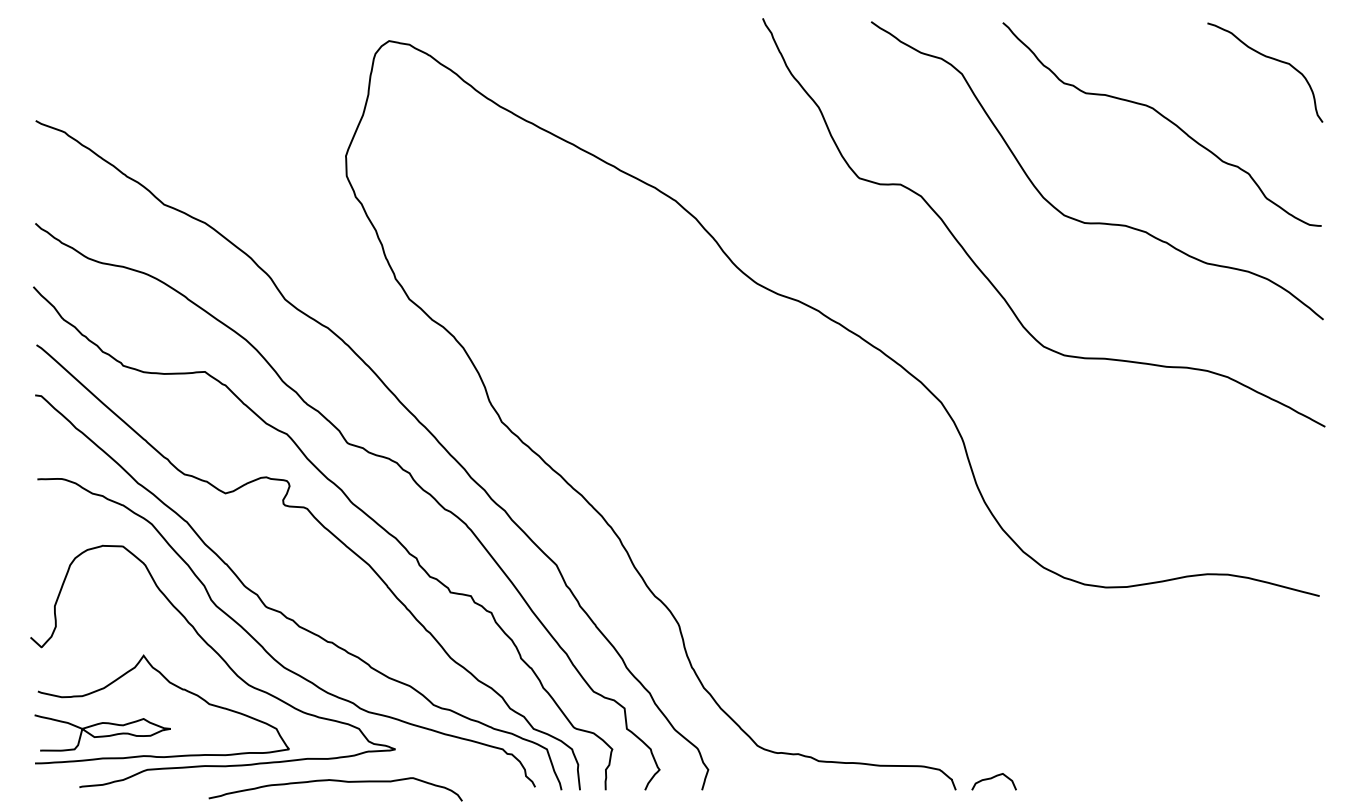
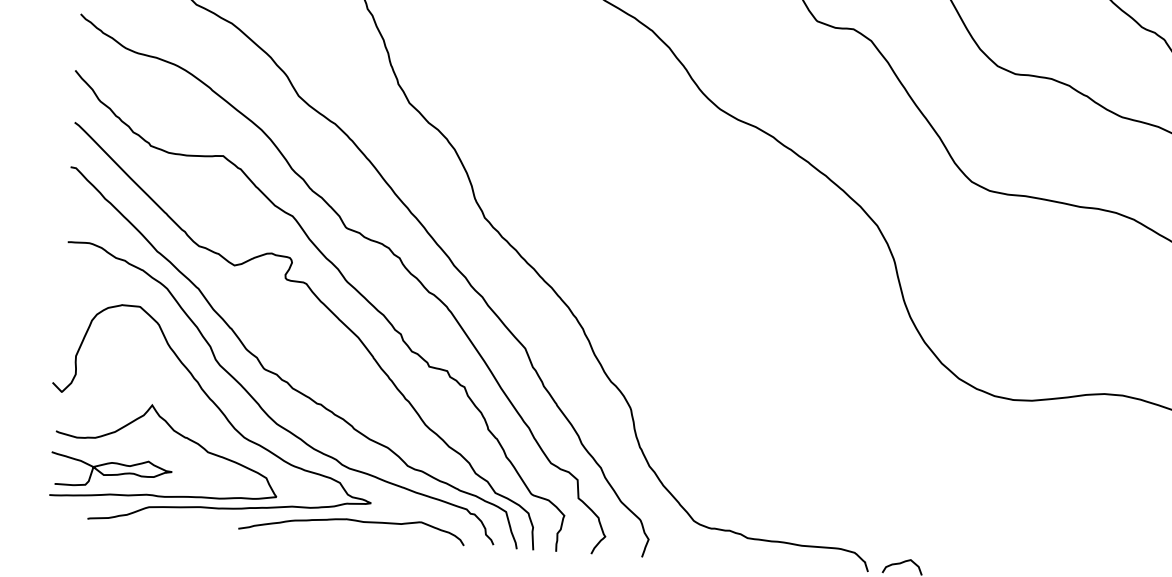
curve: (335, 781) -> (352, 520), moved

